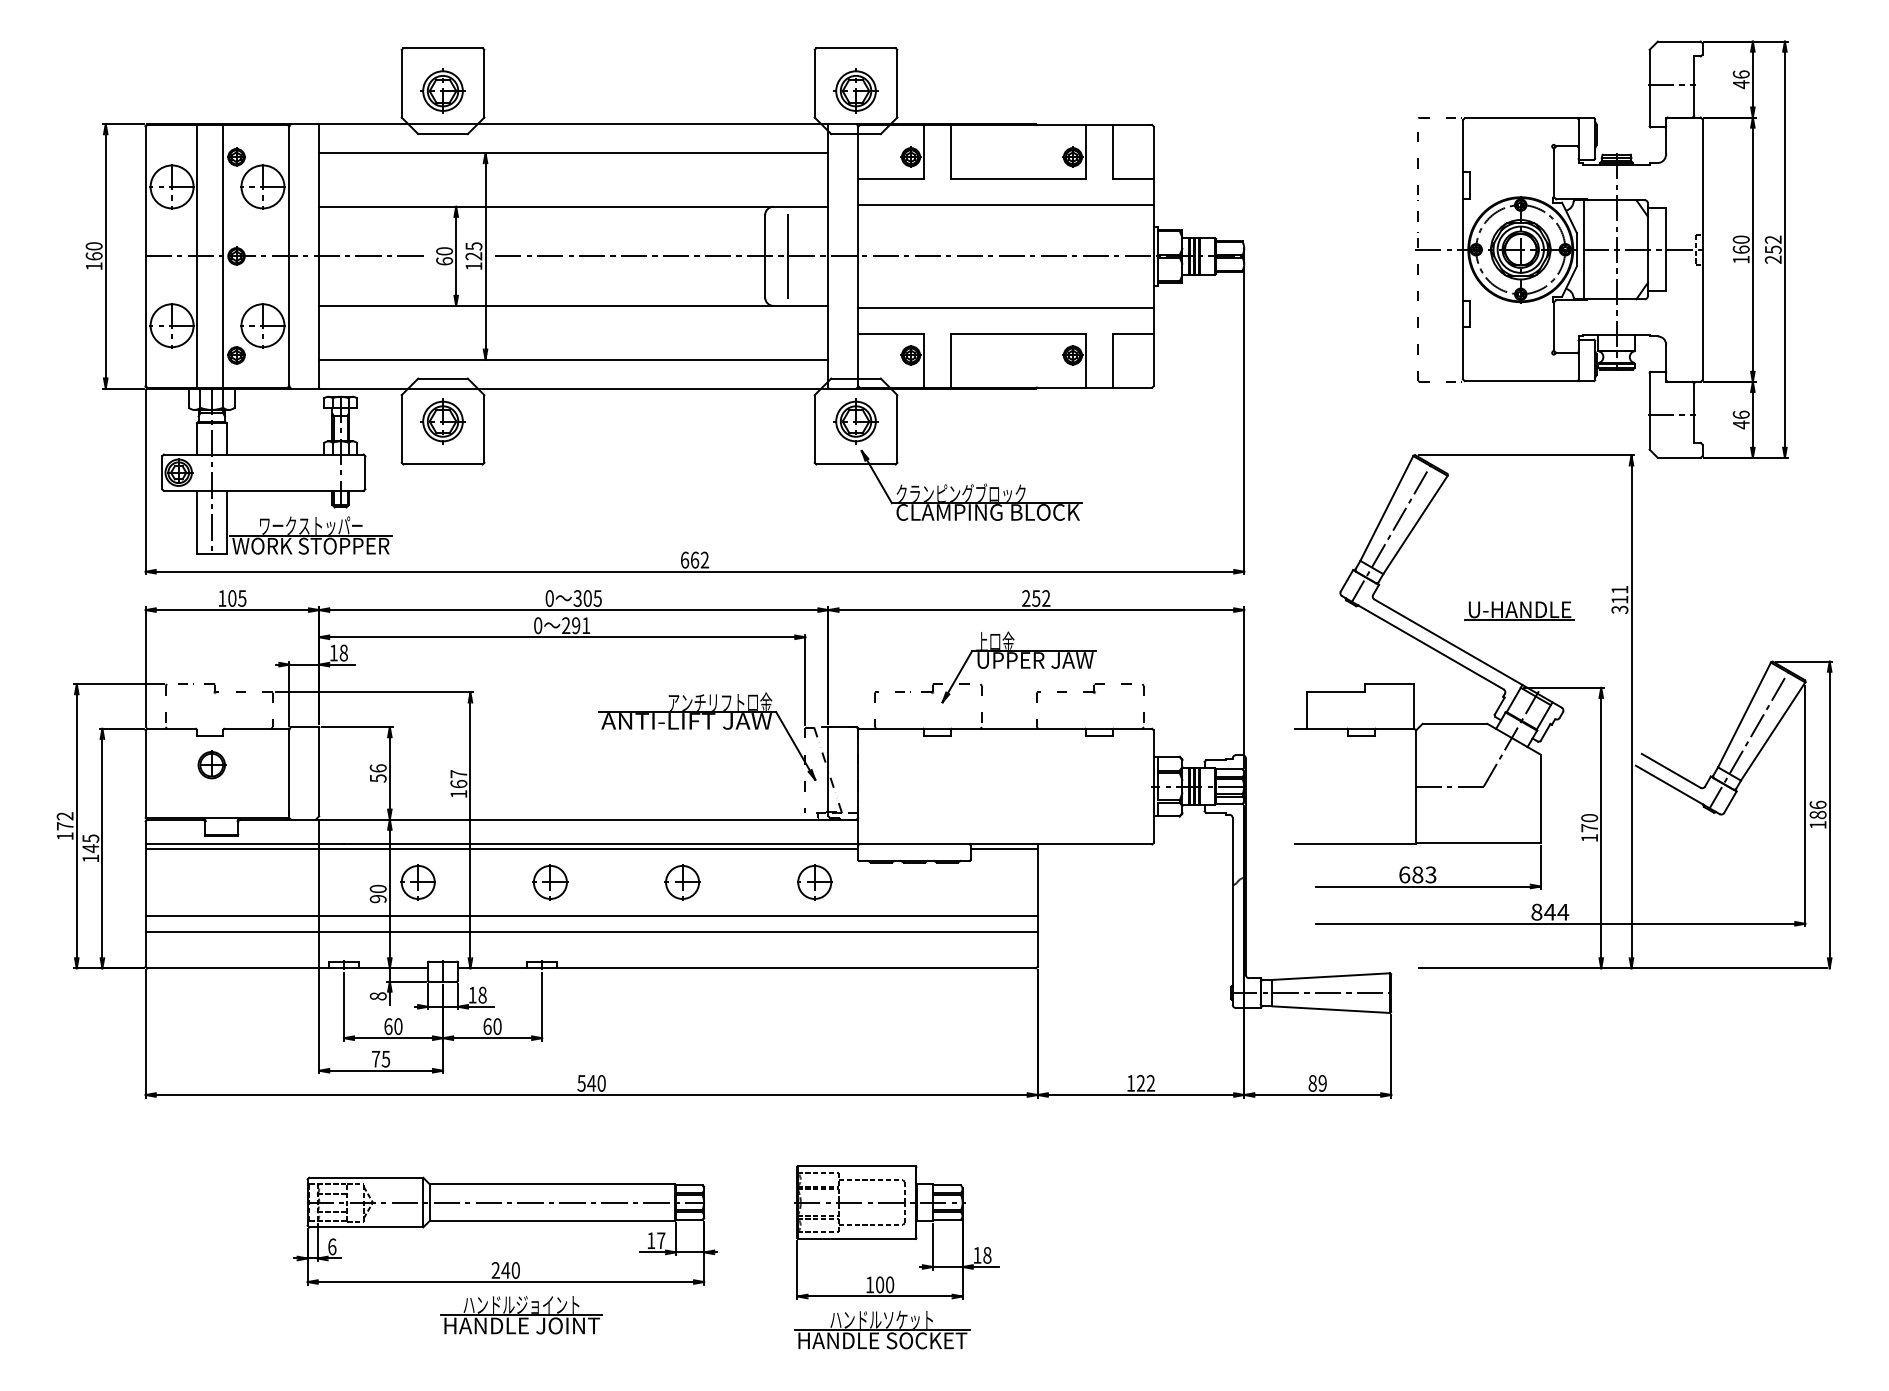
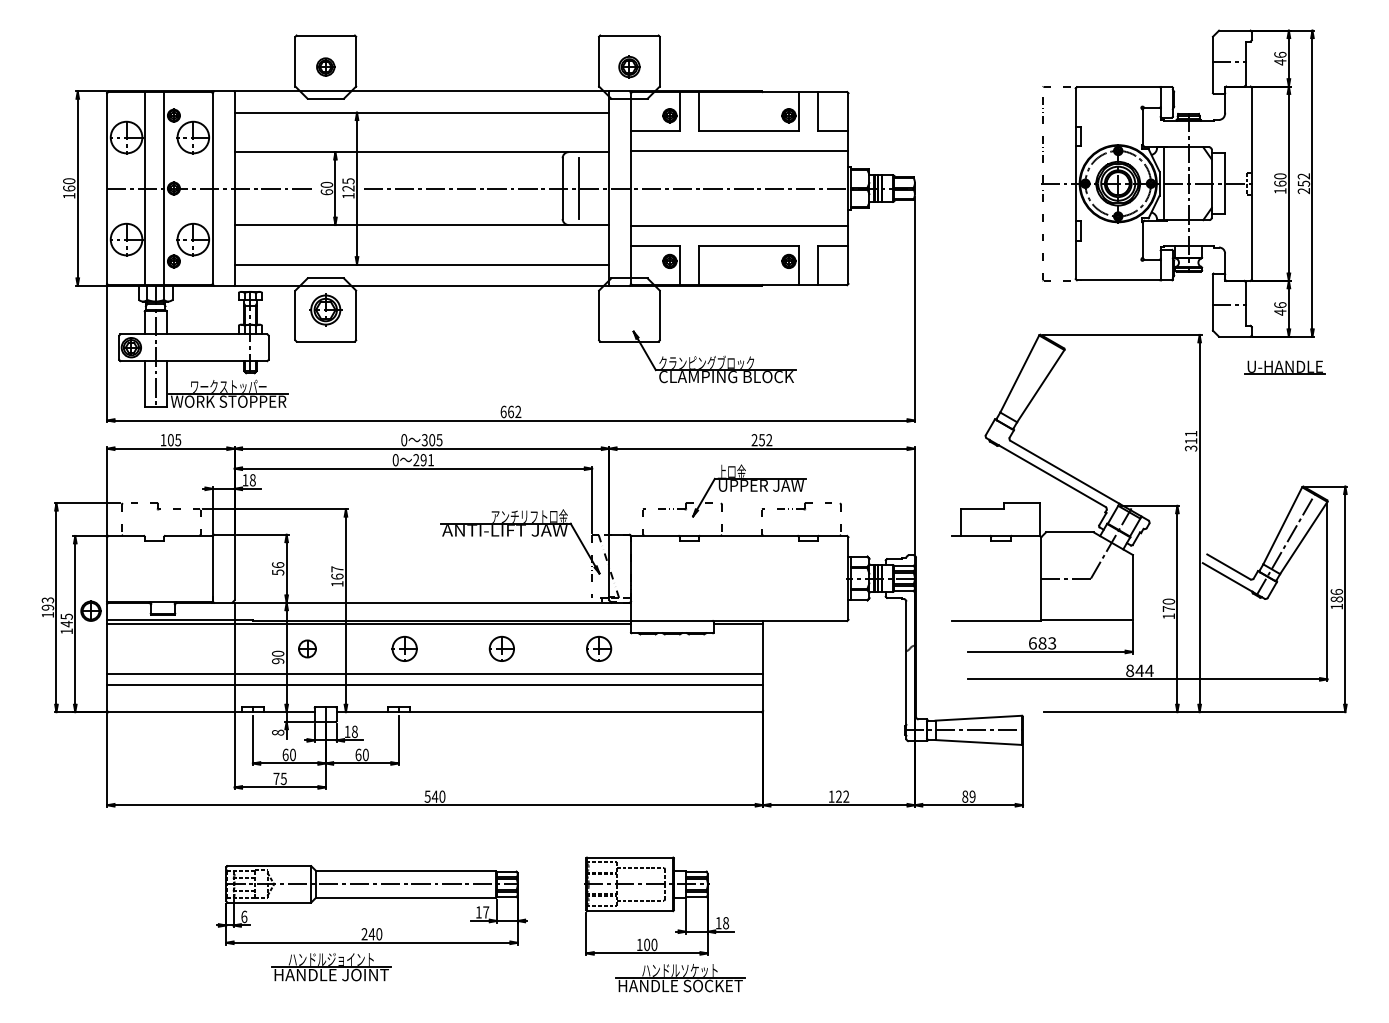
part: (442, 90) -> (325, 66), size x0.6
part: (855, 90) -> (629, 66), size x0.7
part: (855, 421) -> (629, 310), removed
line: (1391, 533) -> (1023, 392), removed
part: (1519, 610) -> (1284, 367), moved
part: (211, 764) -> (90, 610), moved
text: (64, 821) -> (47, 604), 172 -> 193
part: (417, 882) -> (306, 649), size x0.7
part: (521, 1314) -> (331, 966), moved
part: (882, 1329) -> (680, 977), moved

